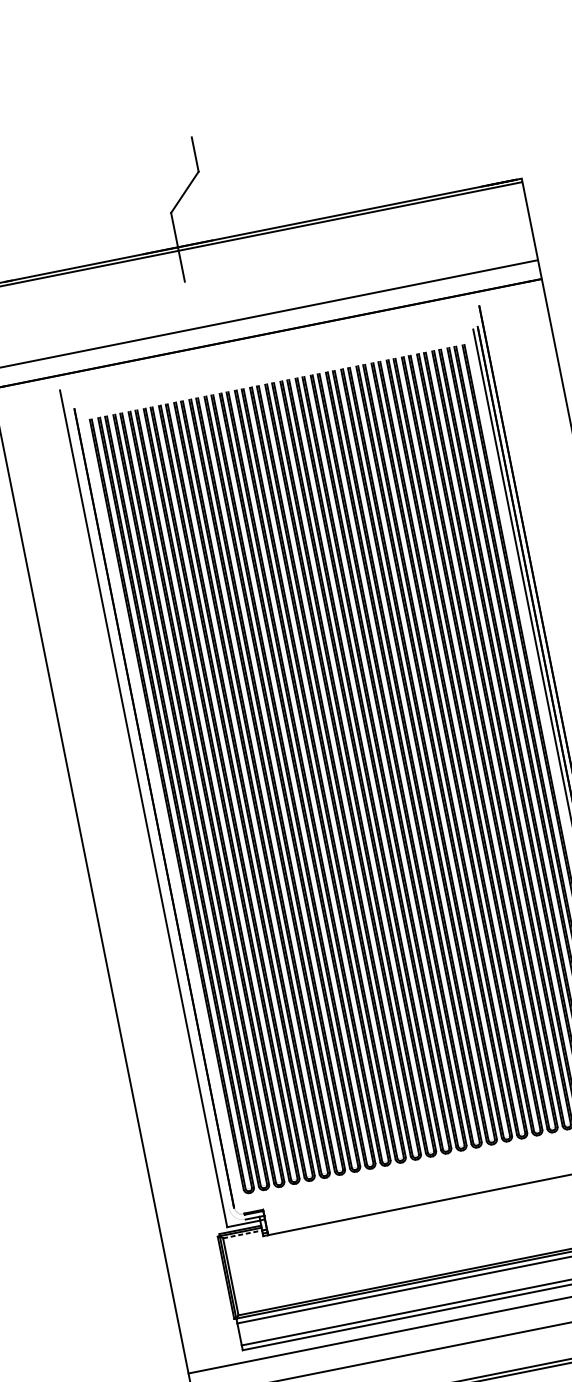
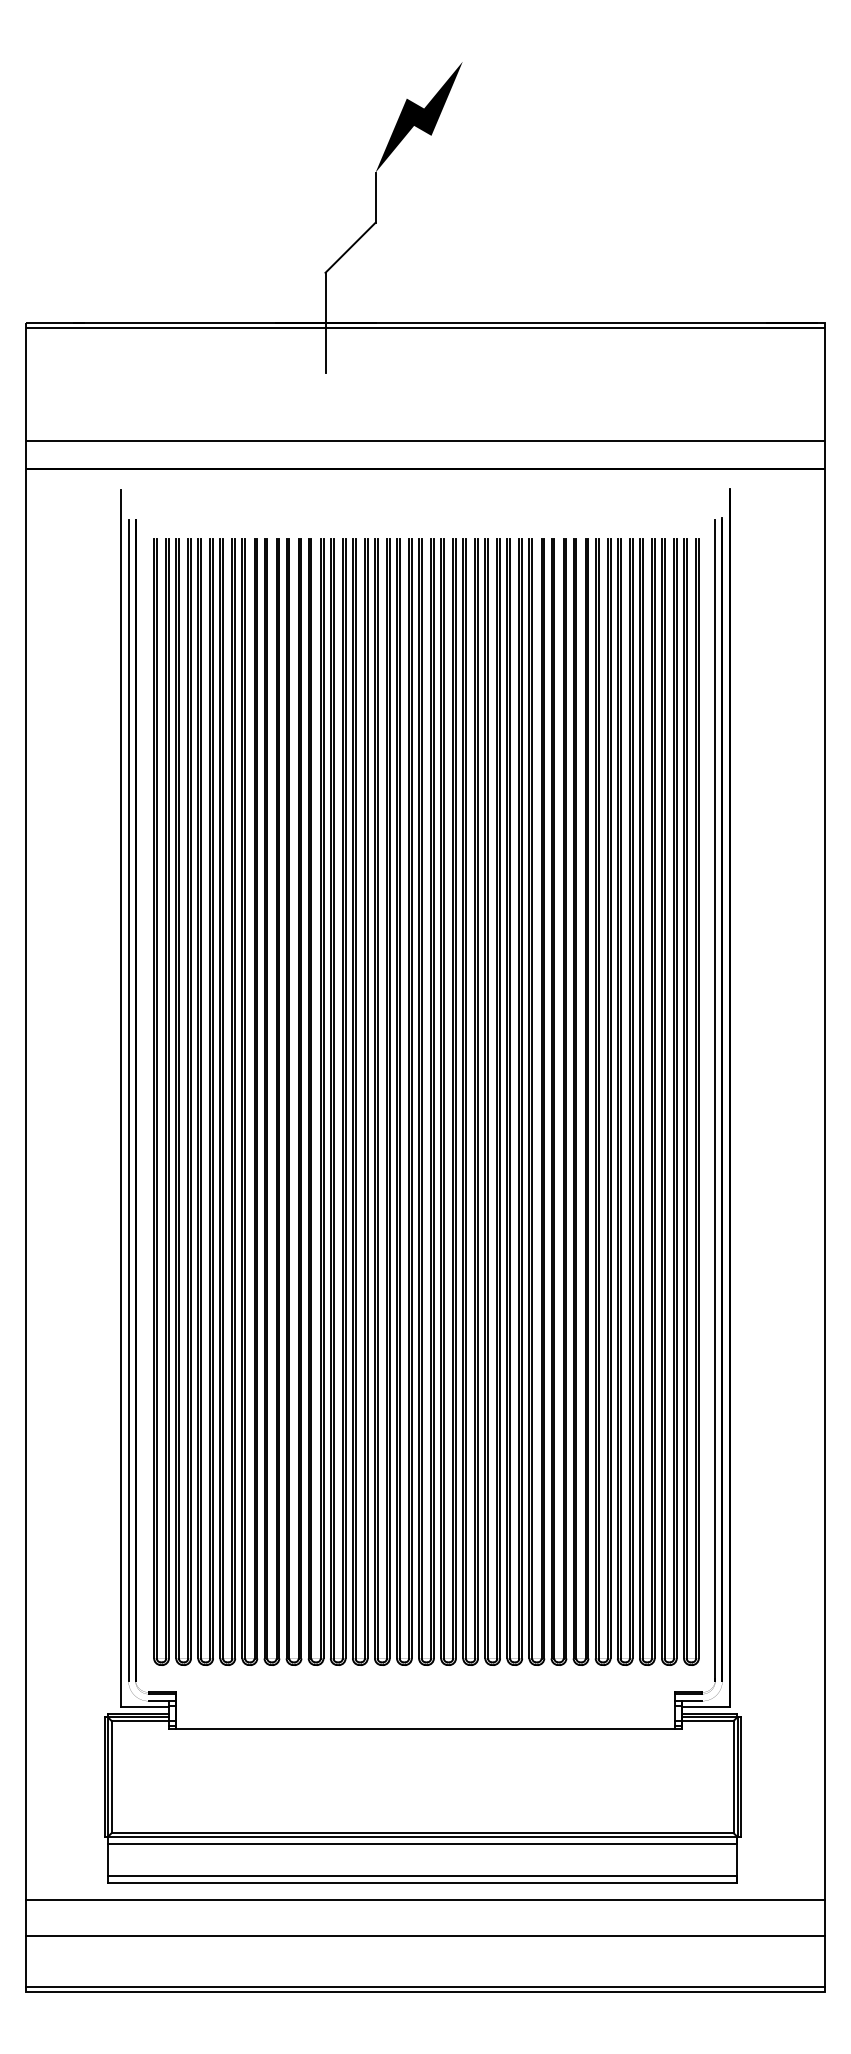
fill: (213, 92) -> (418, 116), added
line: (149, 809) -> (128, 1100), added
line: (242, 1234) -> (140, 1721), dashed -> solid

